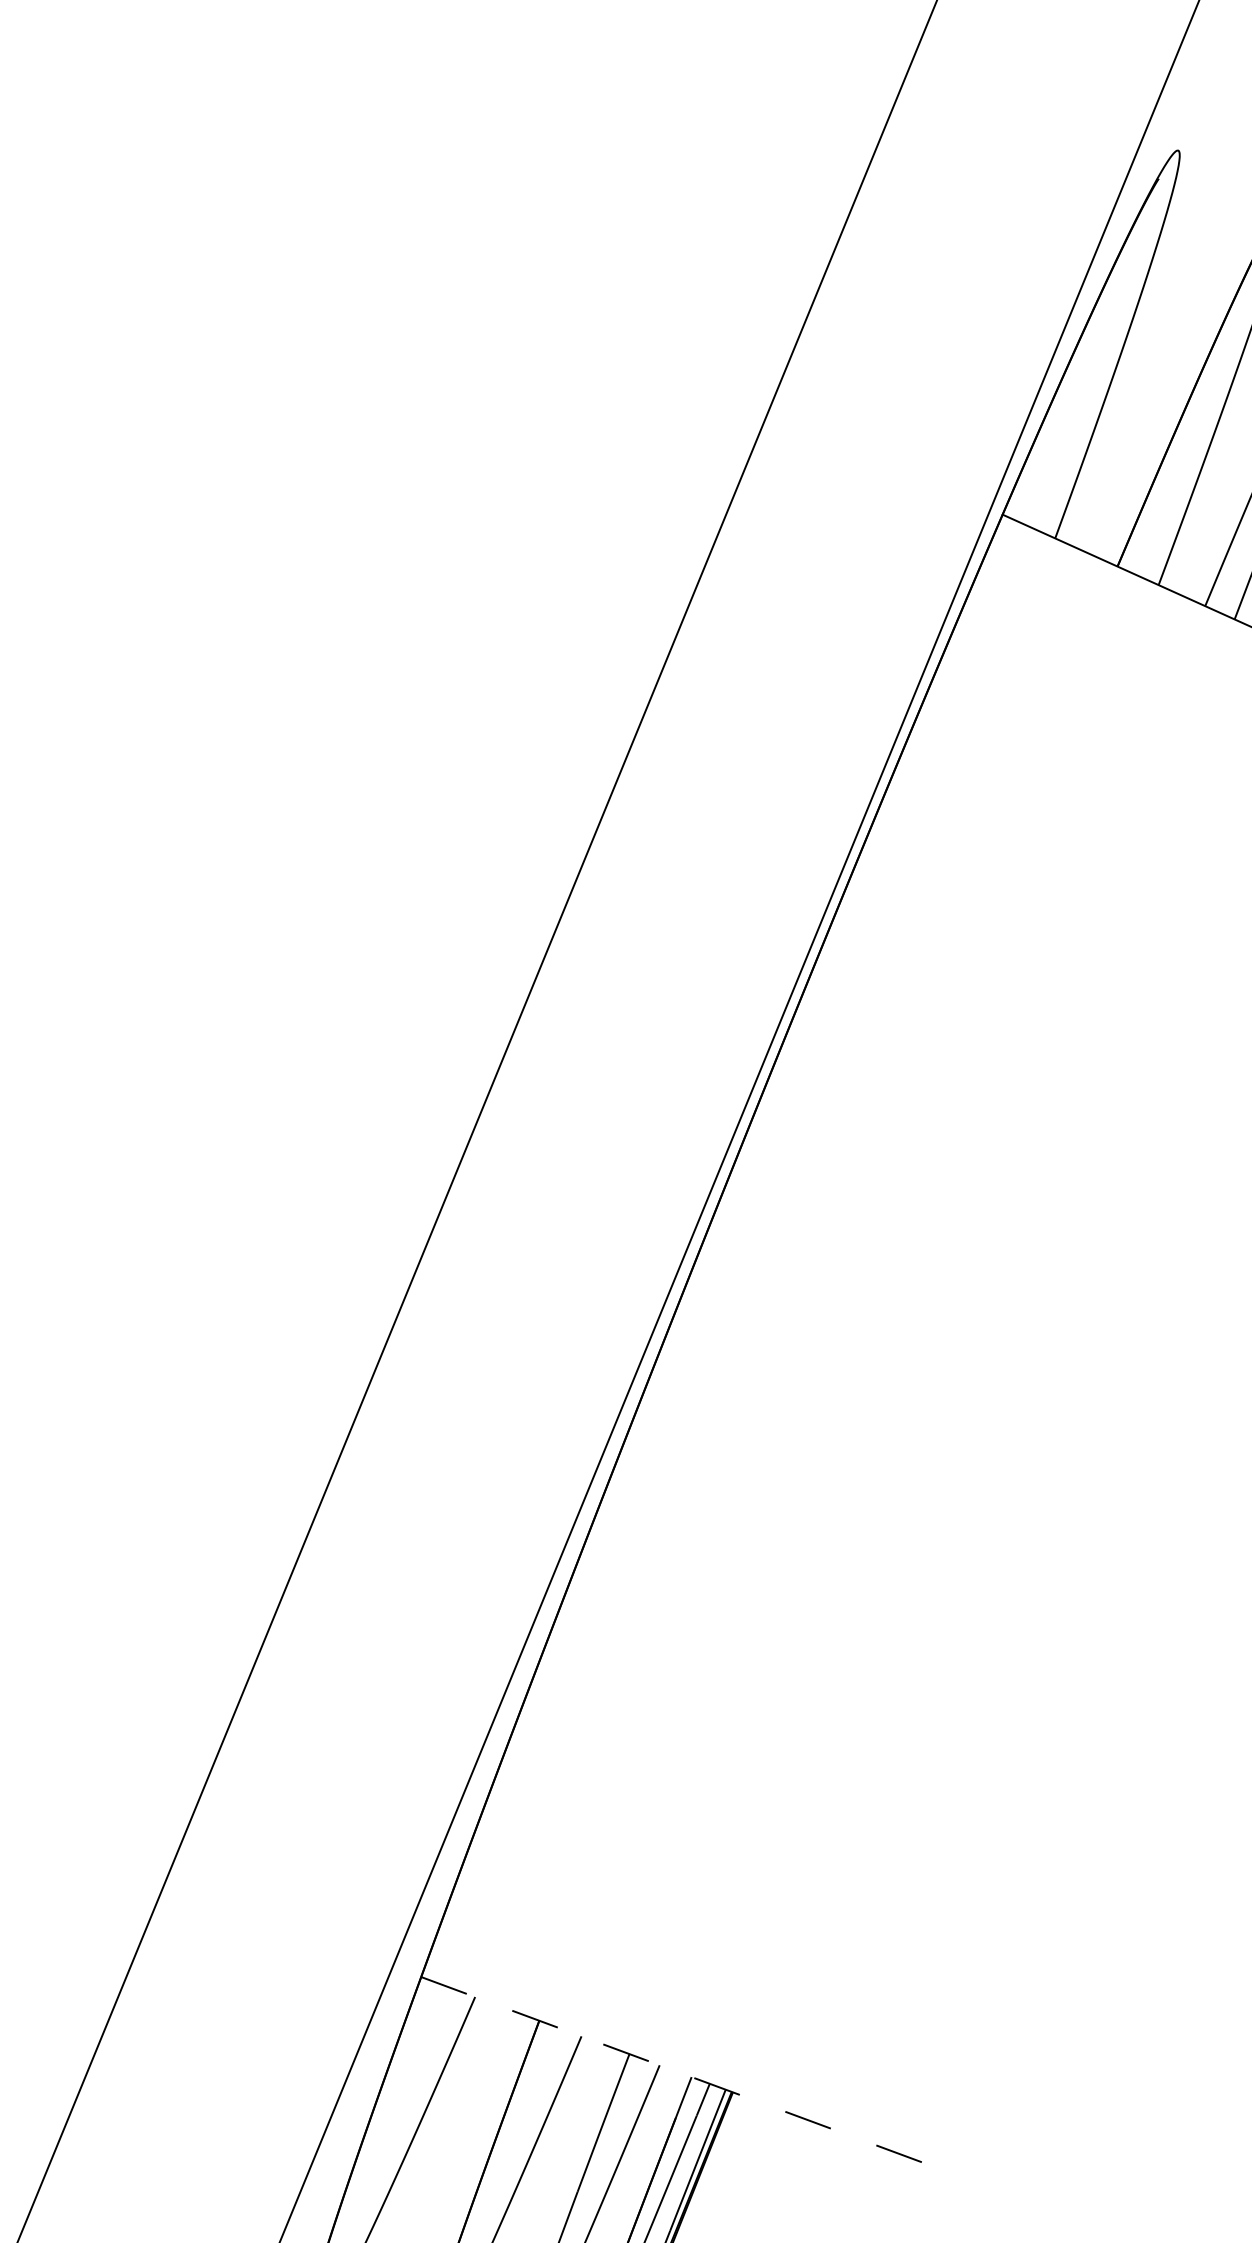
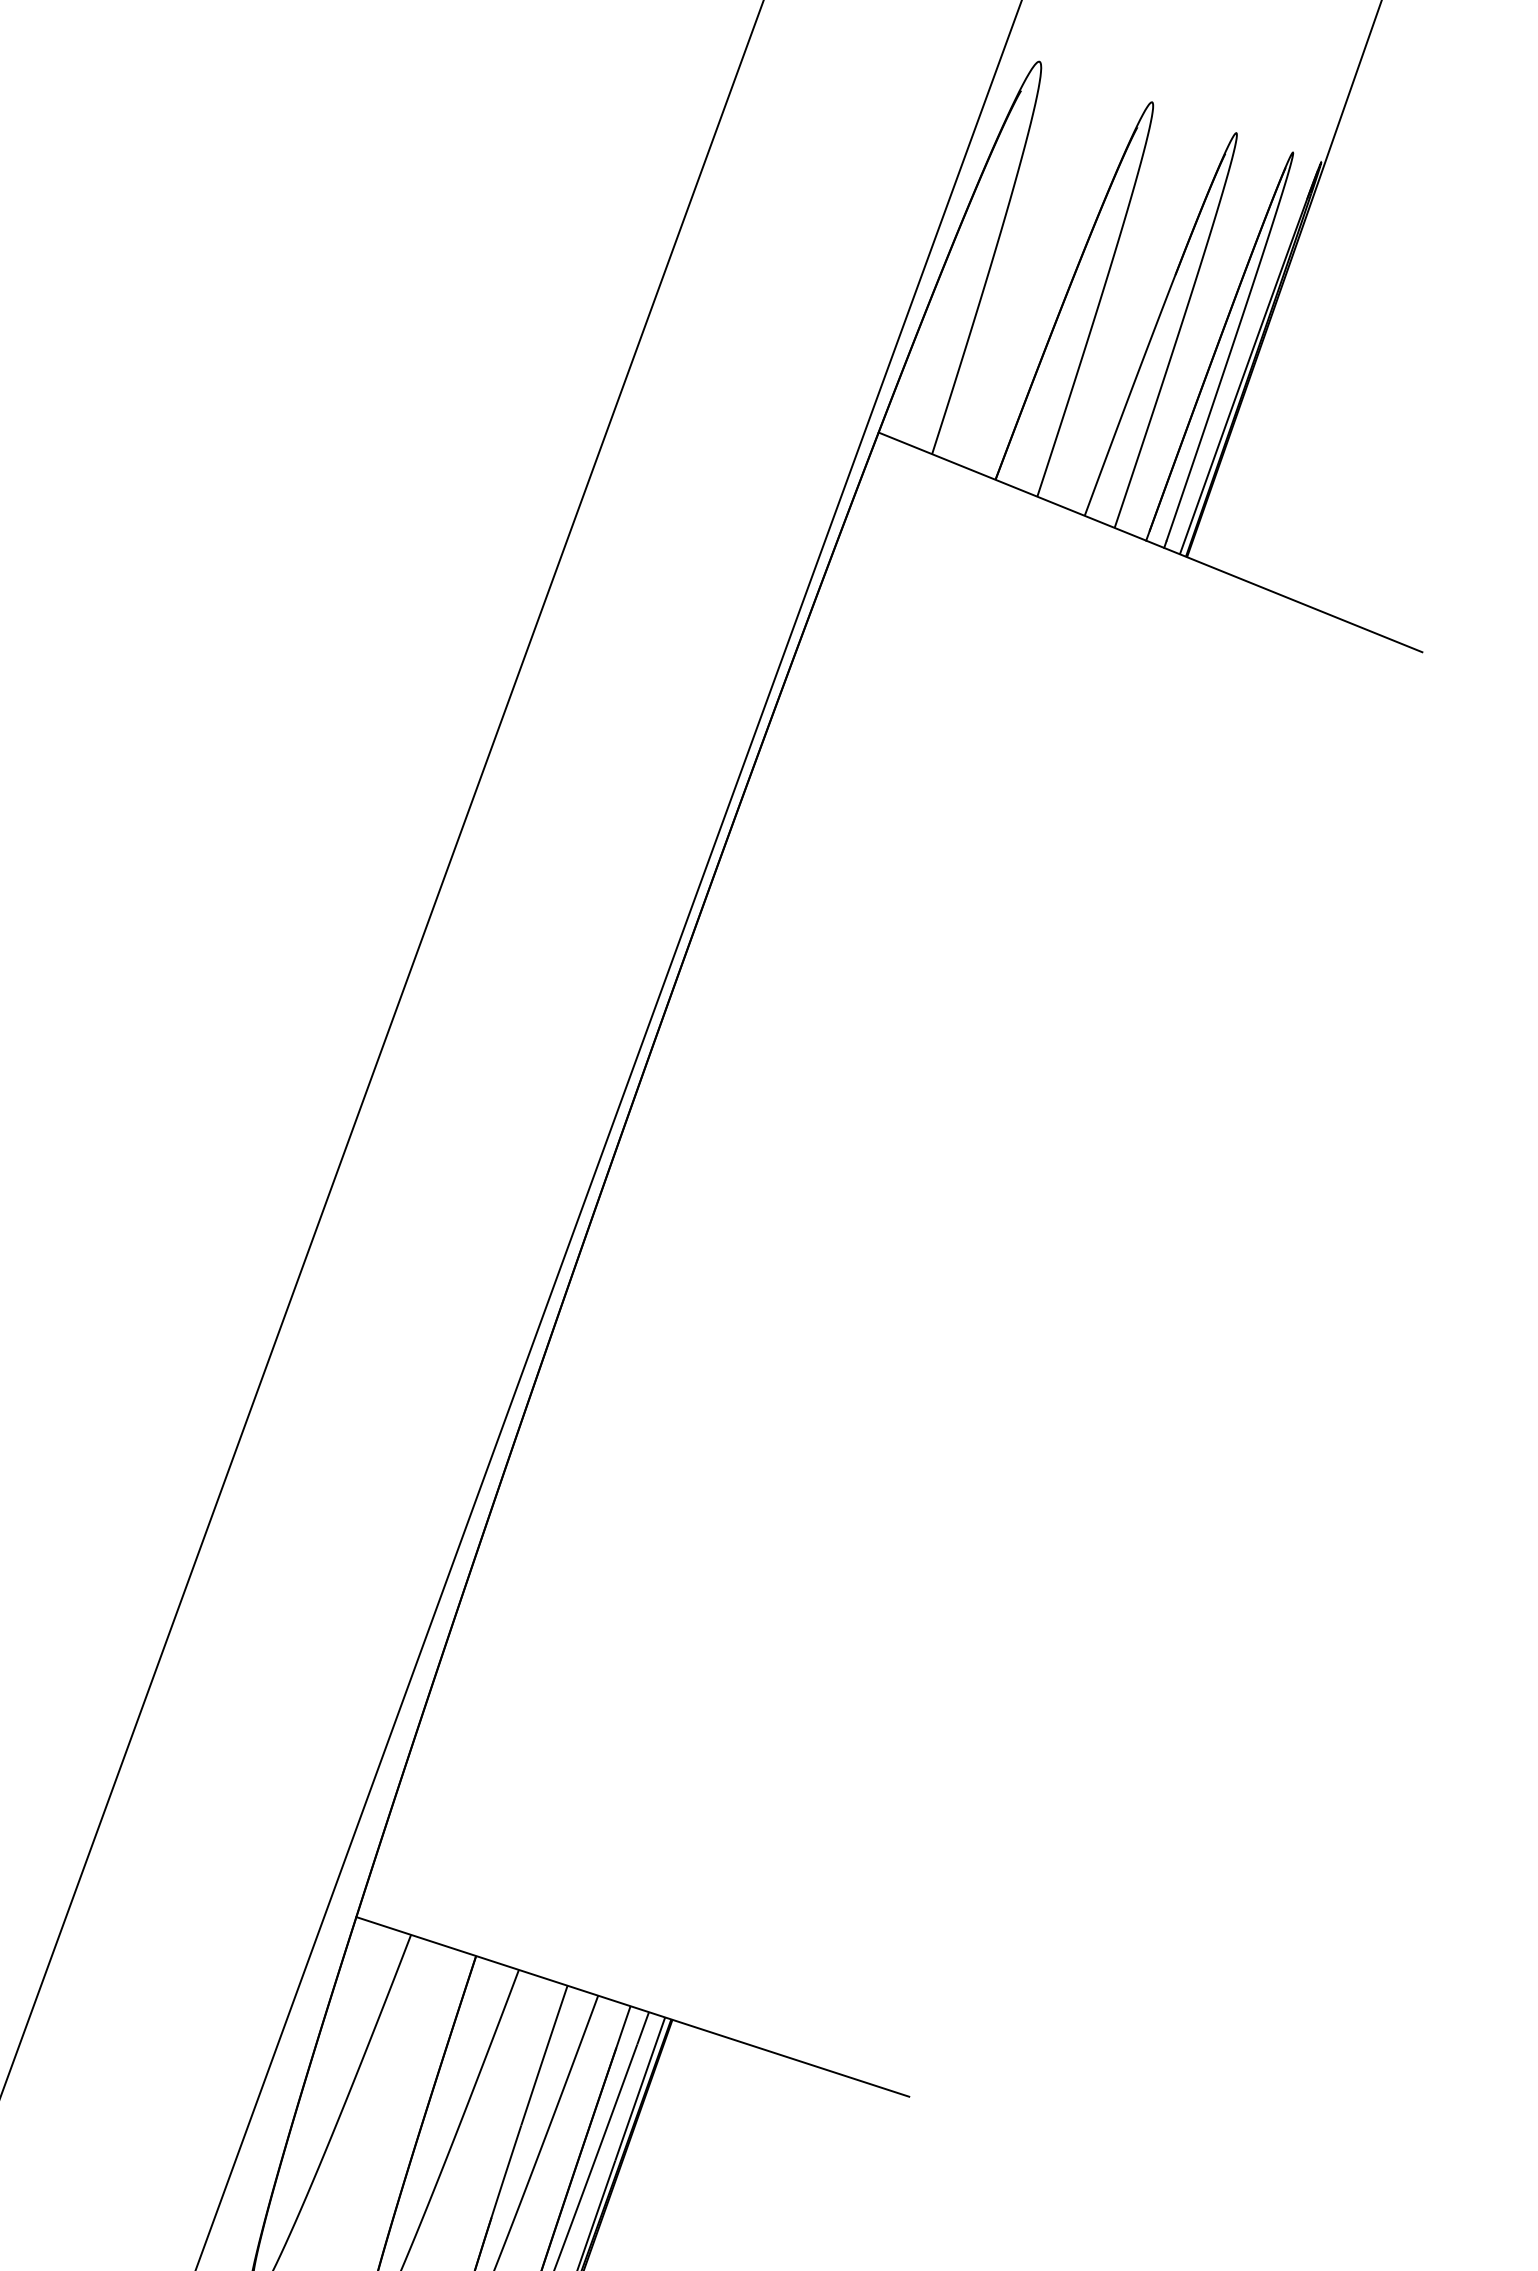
line: (693, 2077) -> (632, 2006), dashed -> solid

